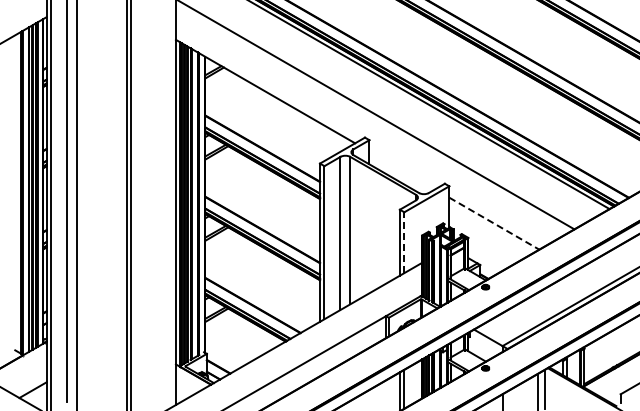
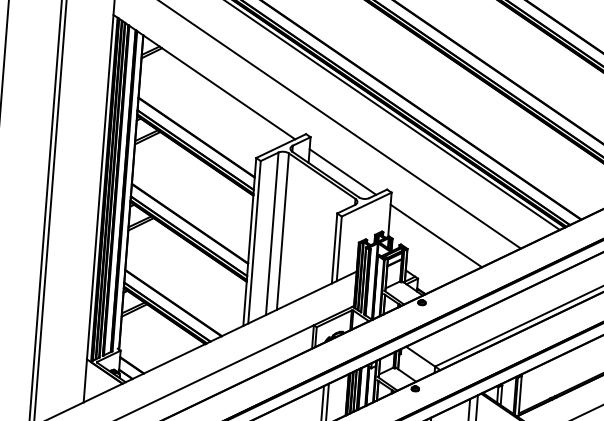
line: (402, 170) -> (343, 172), added
line: (494, 223) -> (436, 235), dashed -> solid
line: (404, 242) -> (339, 248), dashed -> solid

